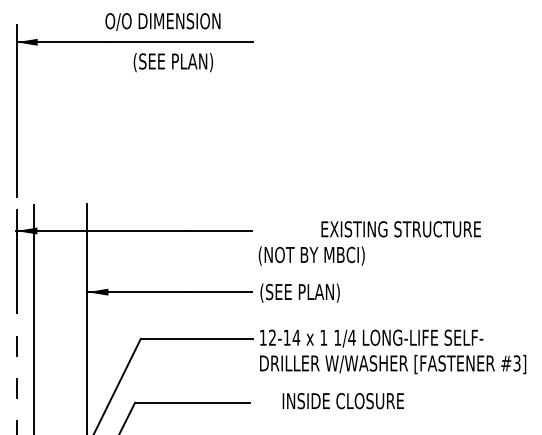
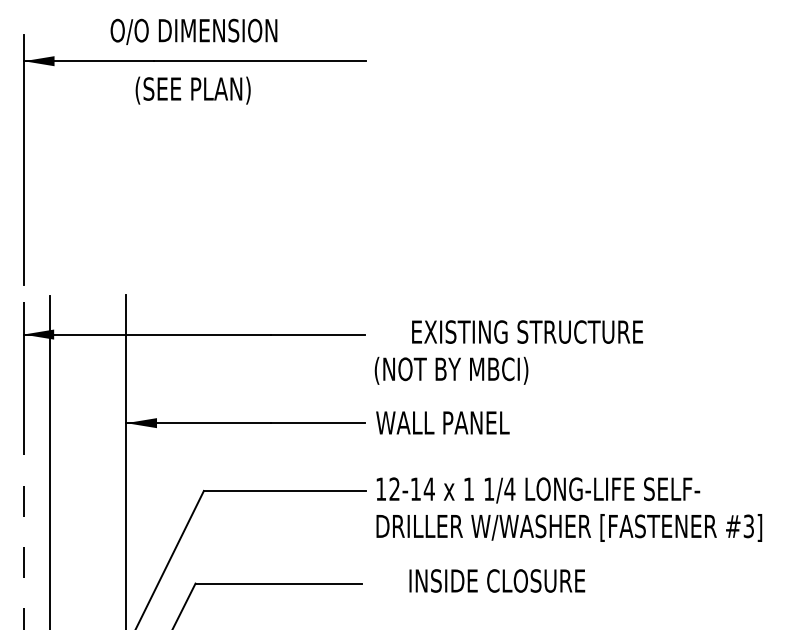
text: (162, 22) -> (193, 32), moved
text: (173, 62) -> (193, 90), moved
text: (400, 229) -> (526, 332), moved
text: (305, 292) -> (442, 423), (SEE PLAN) -> WALL PANEL

